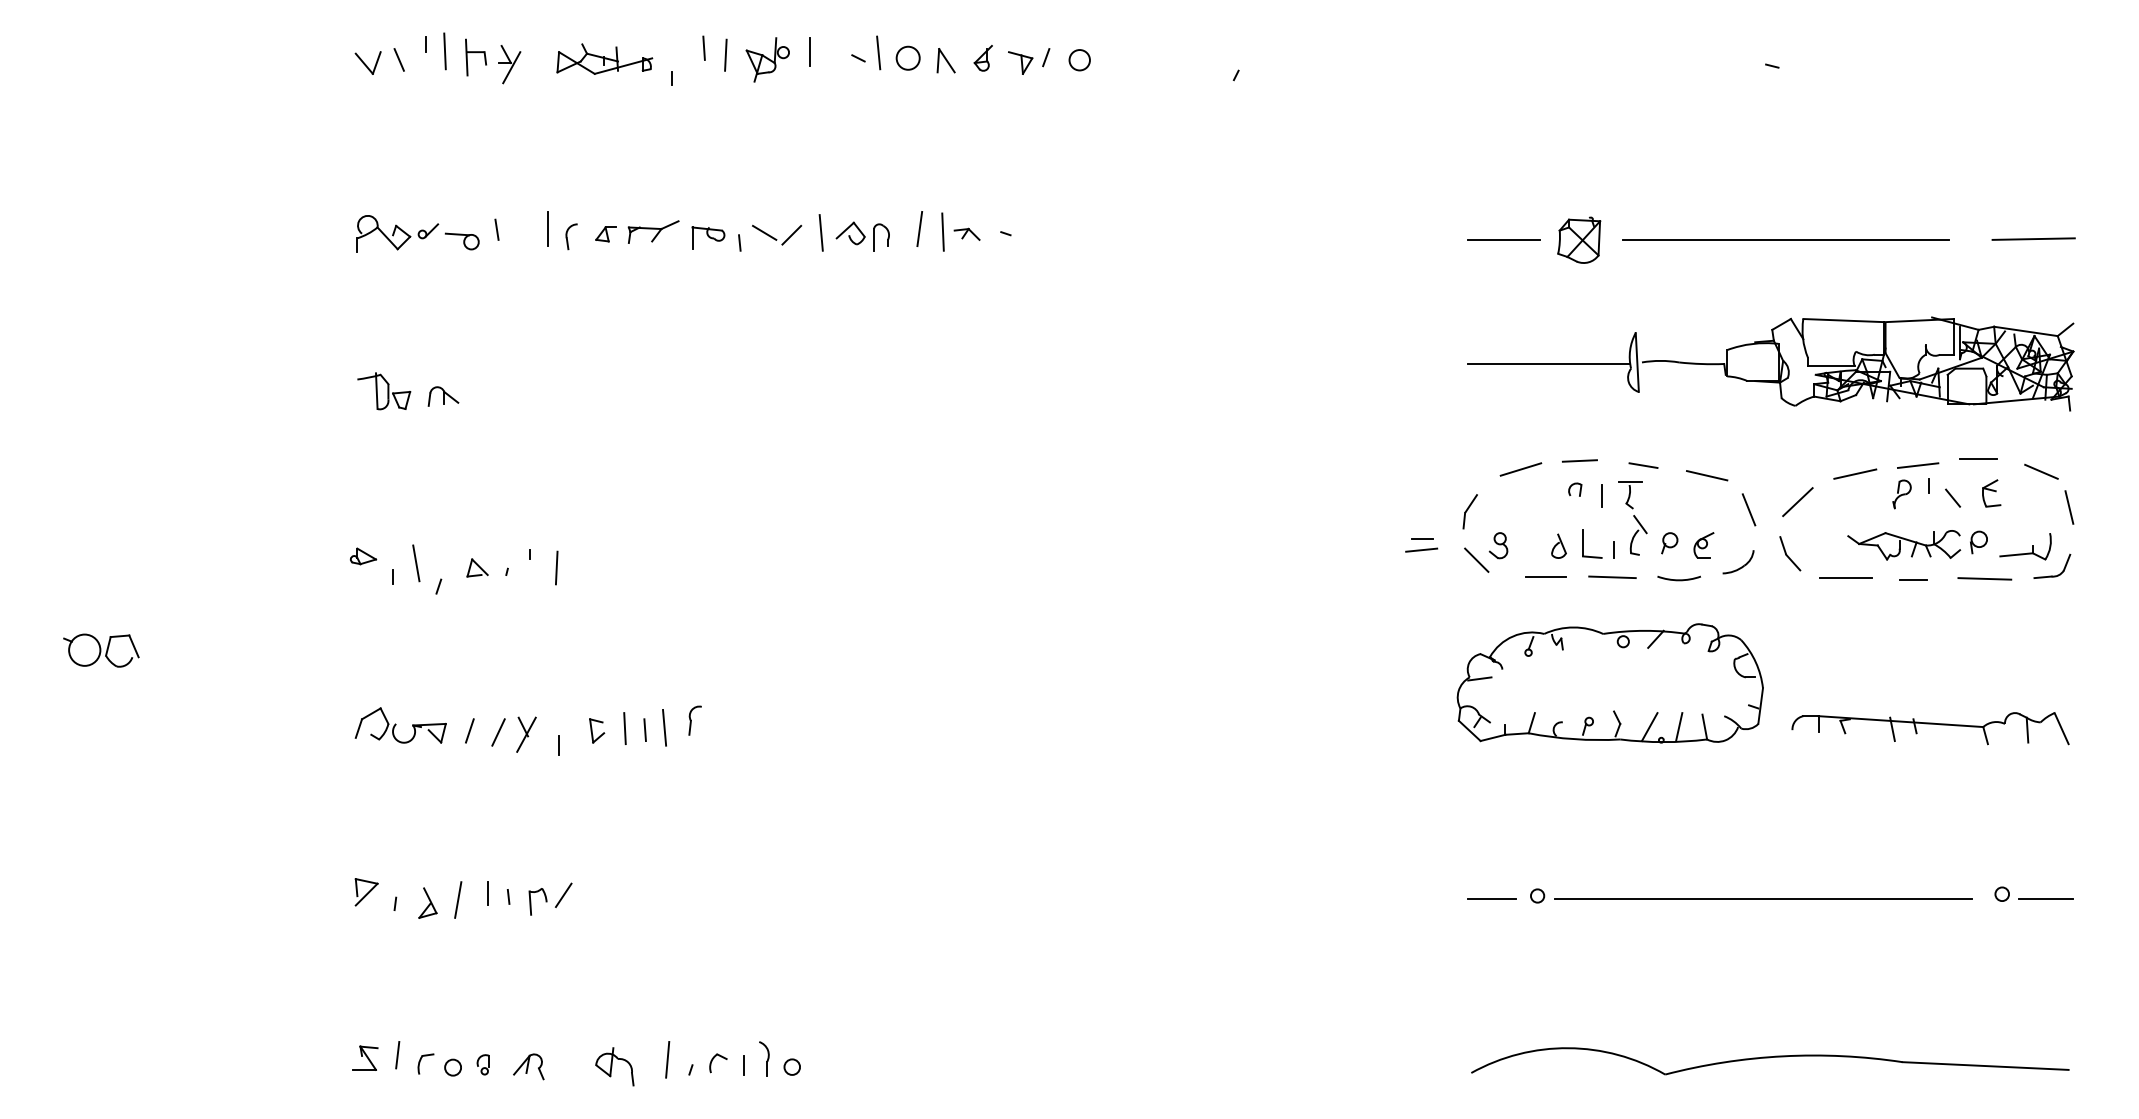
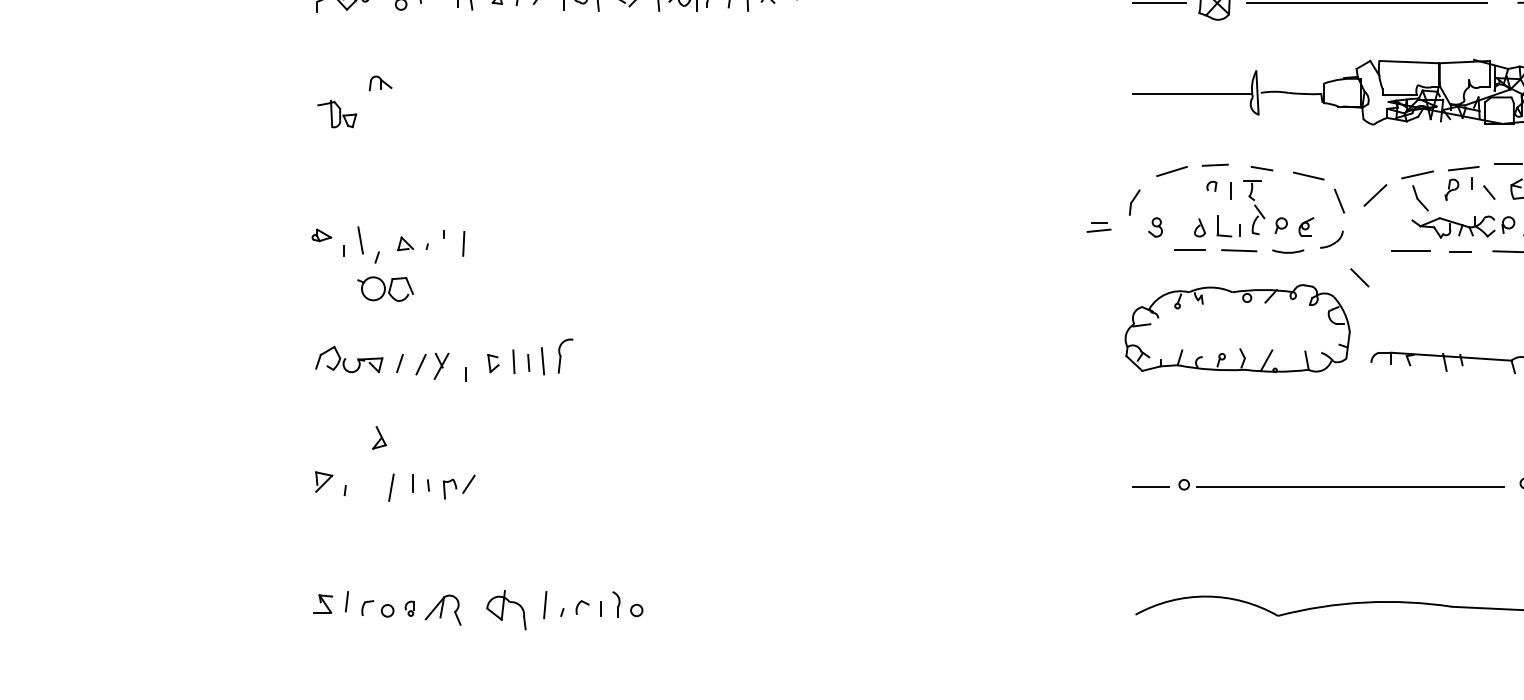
part: (443, 396) -> (380, 83), moved
part: (1790, 553) -> (1420, 197), moved
line: (1476, 559) -> (1359, 277), moved
part: (101, 650) -> (385, 289), moved
part: (694, 720) -> (564, 355), size x1.6
line: (1679, 727) -> (1288, 361), removed
part: (427, 902) -> (379, 437), moved
part: (528, 1066) -> (443, 610), size x1.6
part: (614, 1066) -> (506, 610), size x1.4

